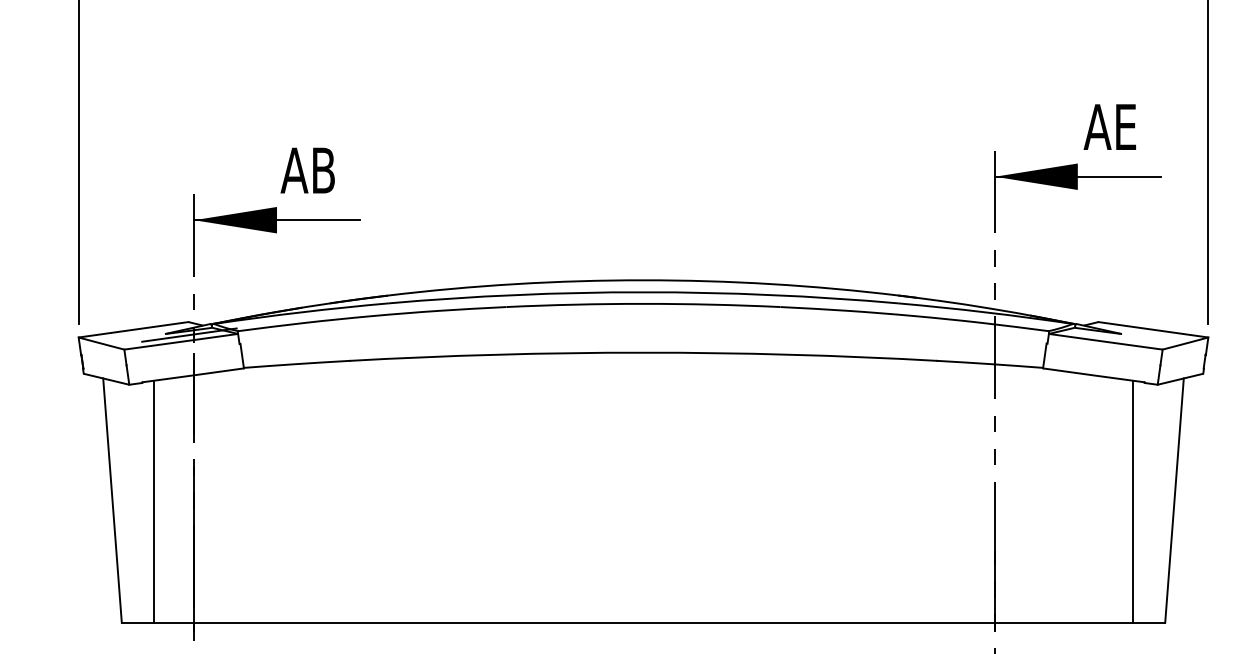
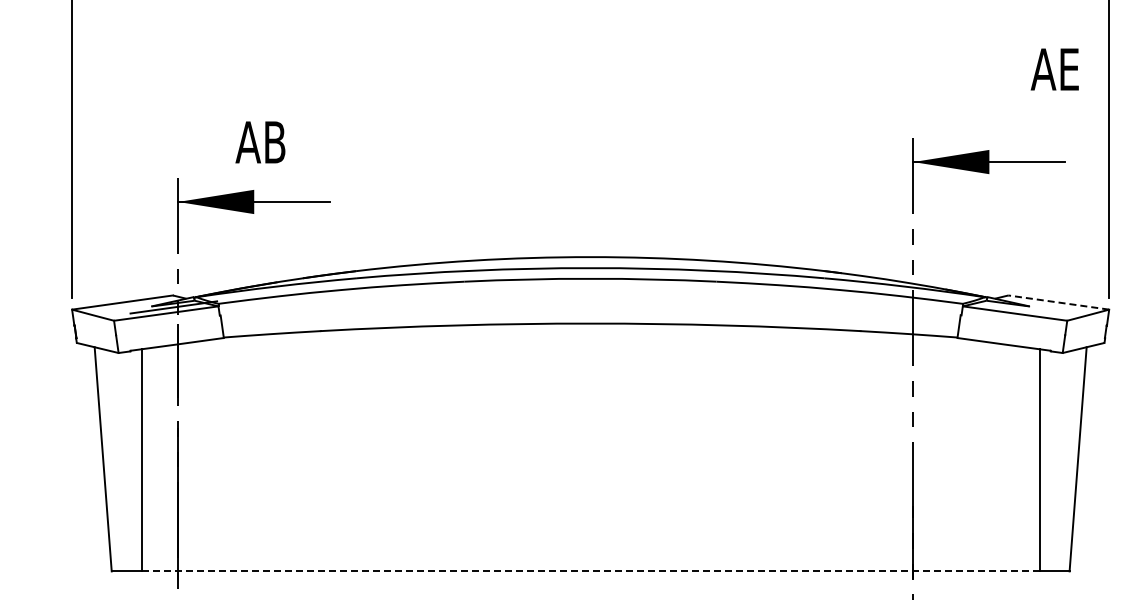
text: (1109, 127) -> (1054, 69), moved
text: (307, 170) -> (260, 142), moved
line: (1153, 329) -> (1058, 302), solid -> dashed
line: (644, 622) -> (591, 571), solid -> dashed

